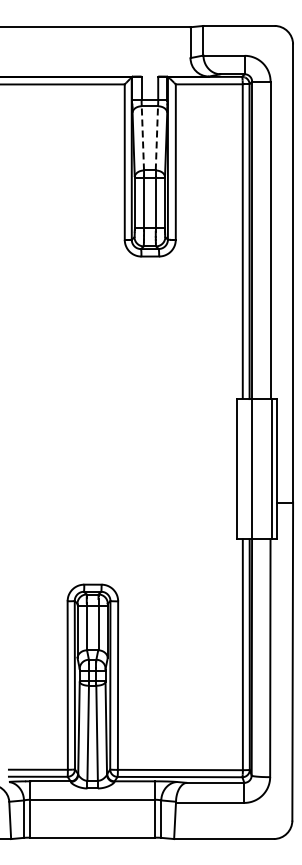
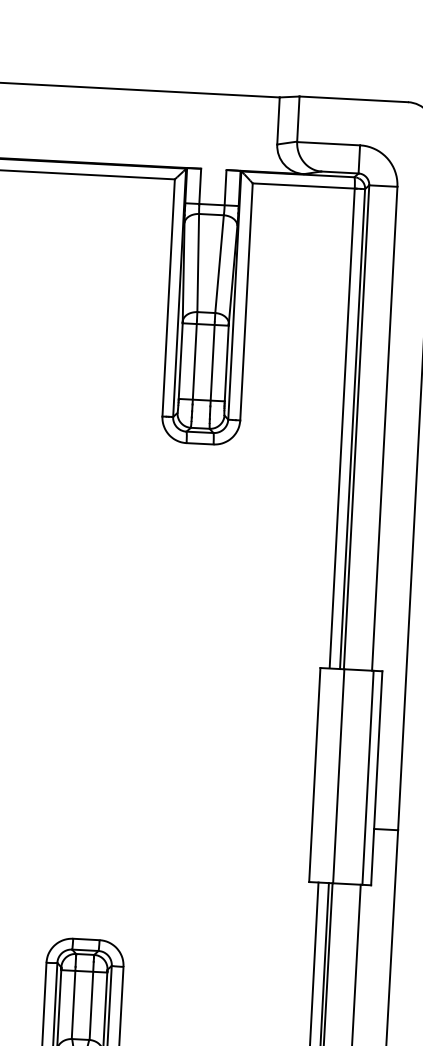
line: (142, 137) -> (197, 261), dashed -> solid
line: (156, 137) -> (219, 262), dashed -> solid

